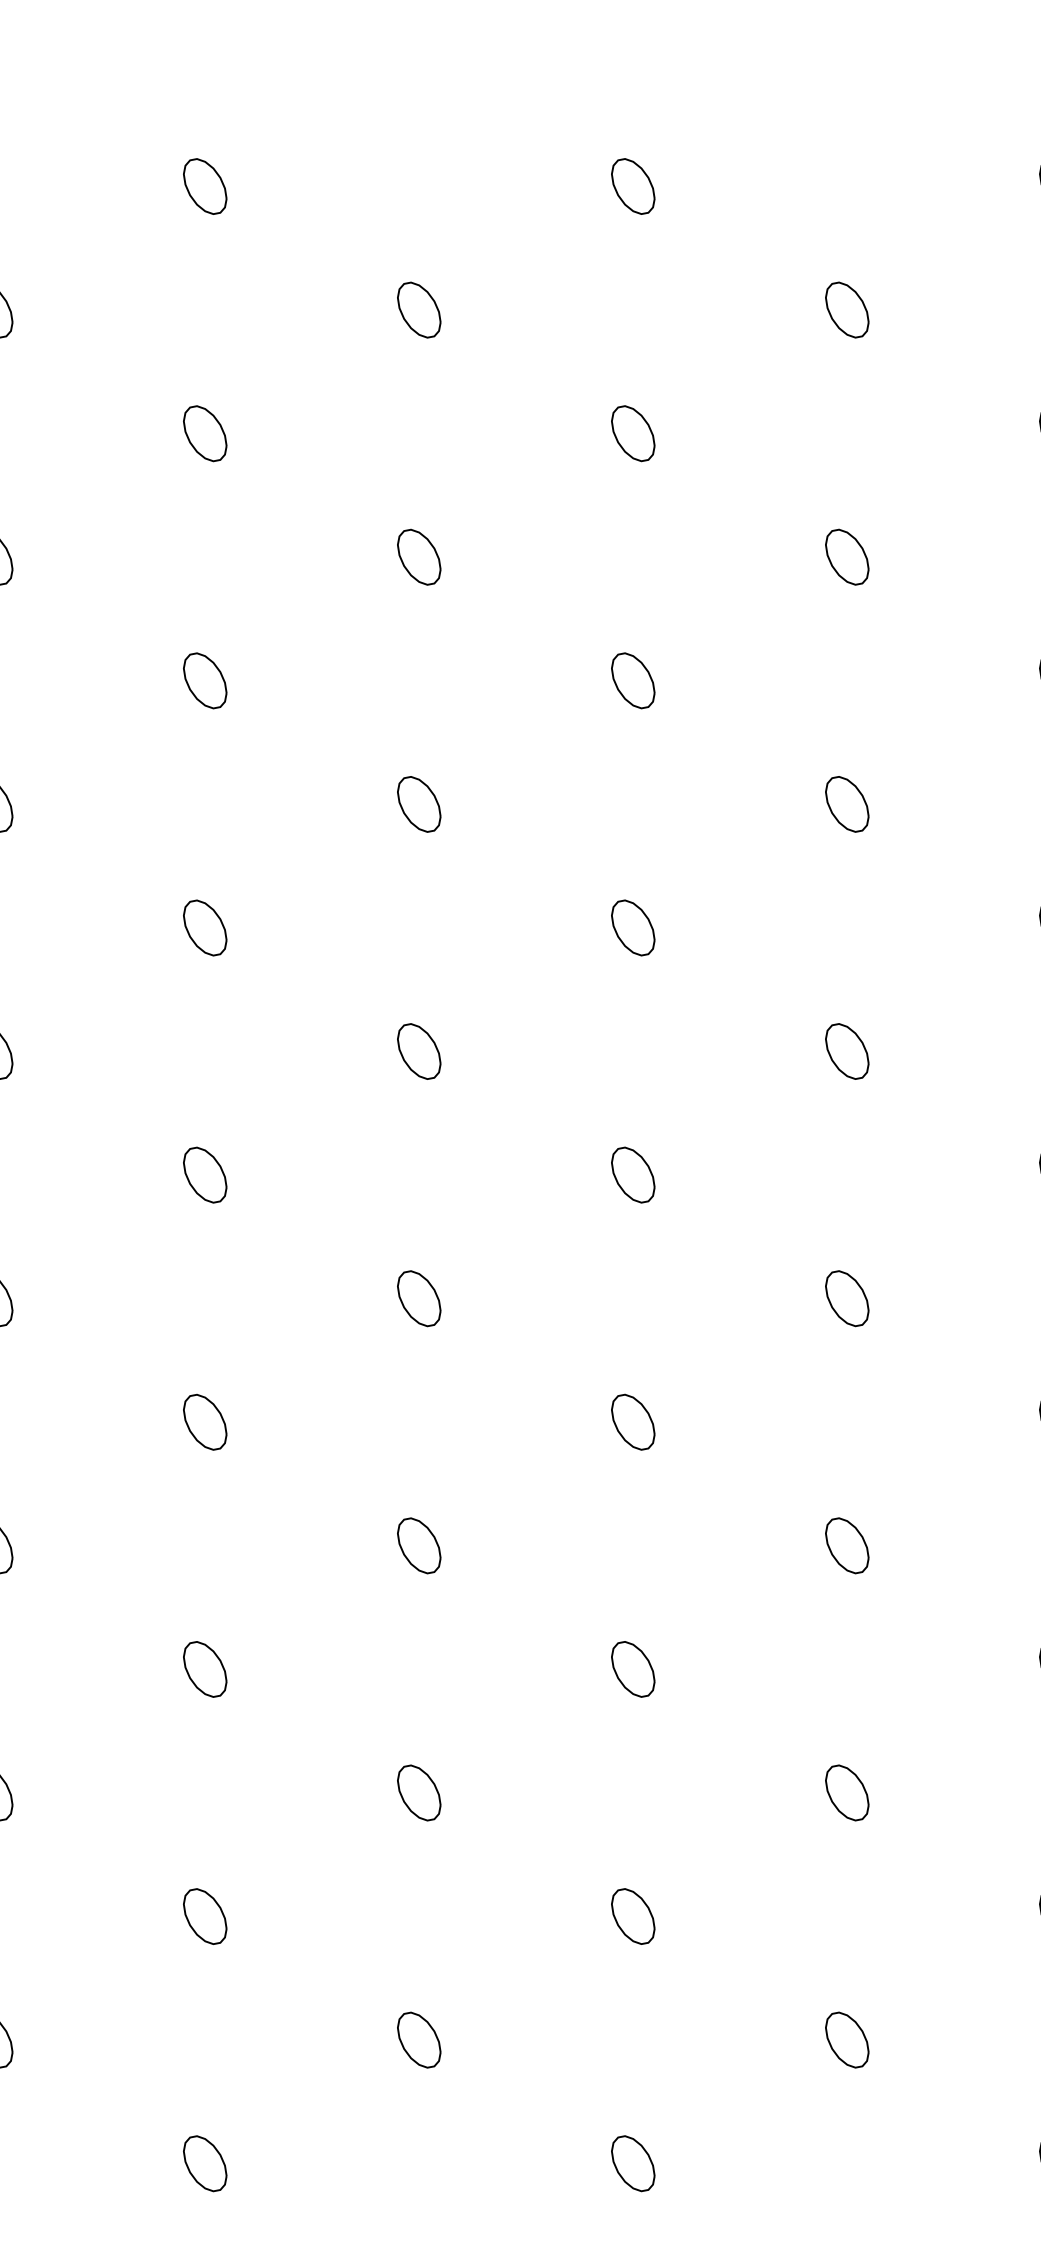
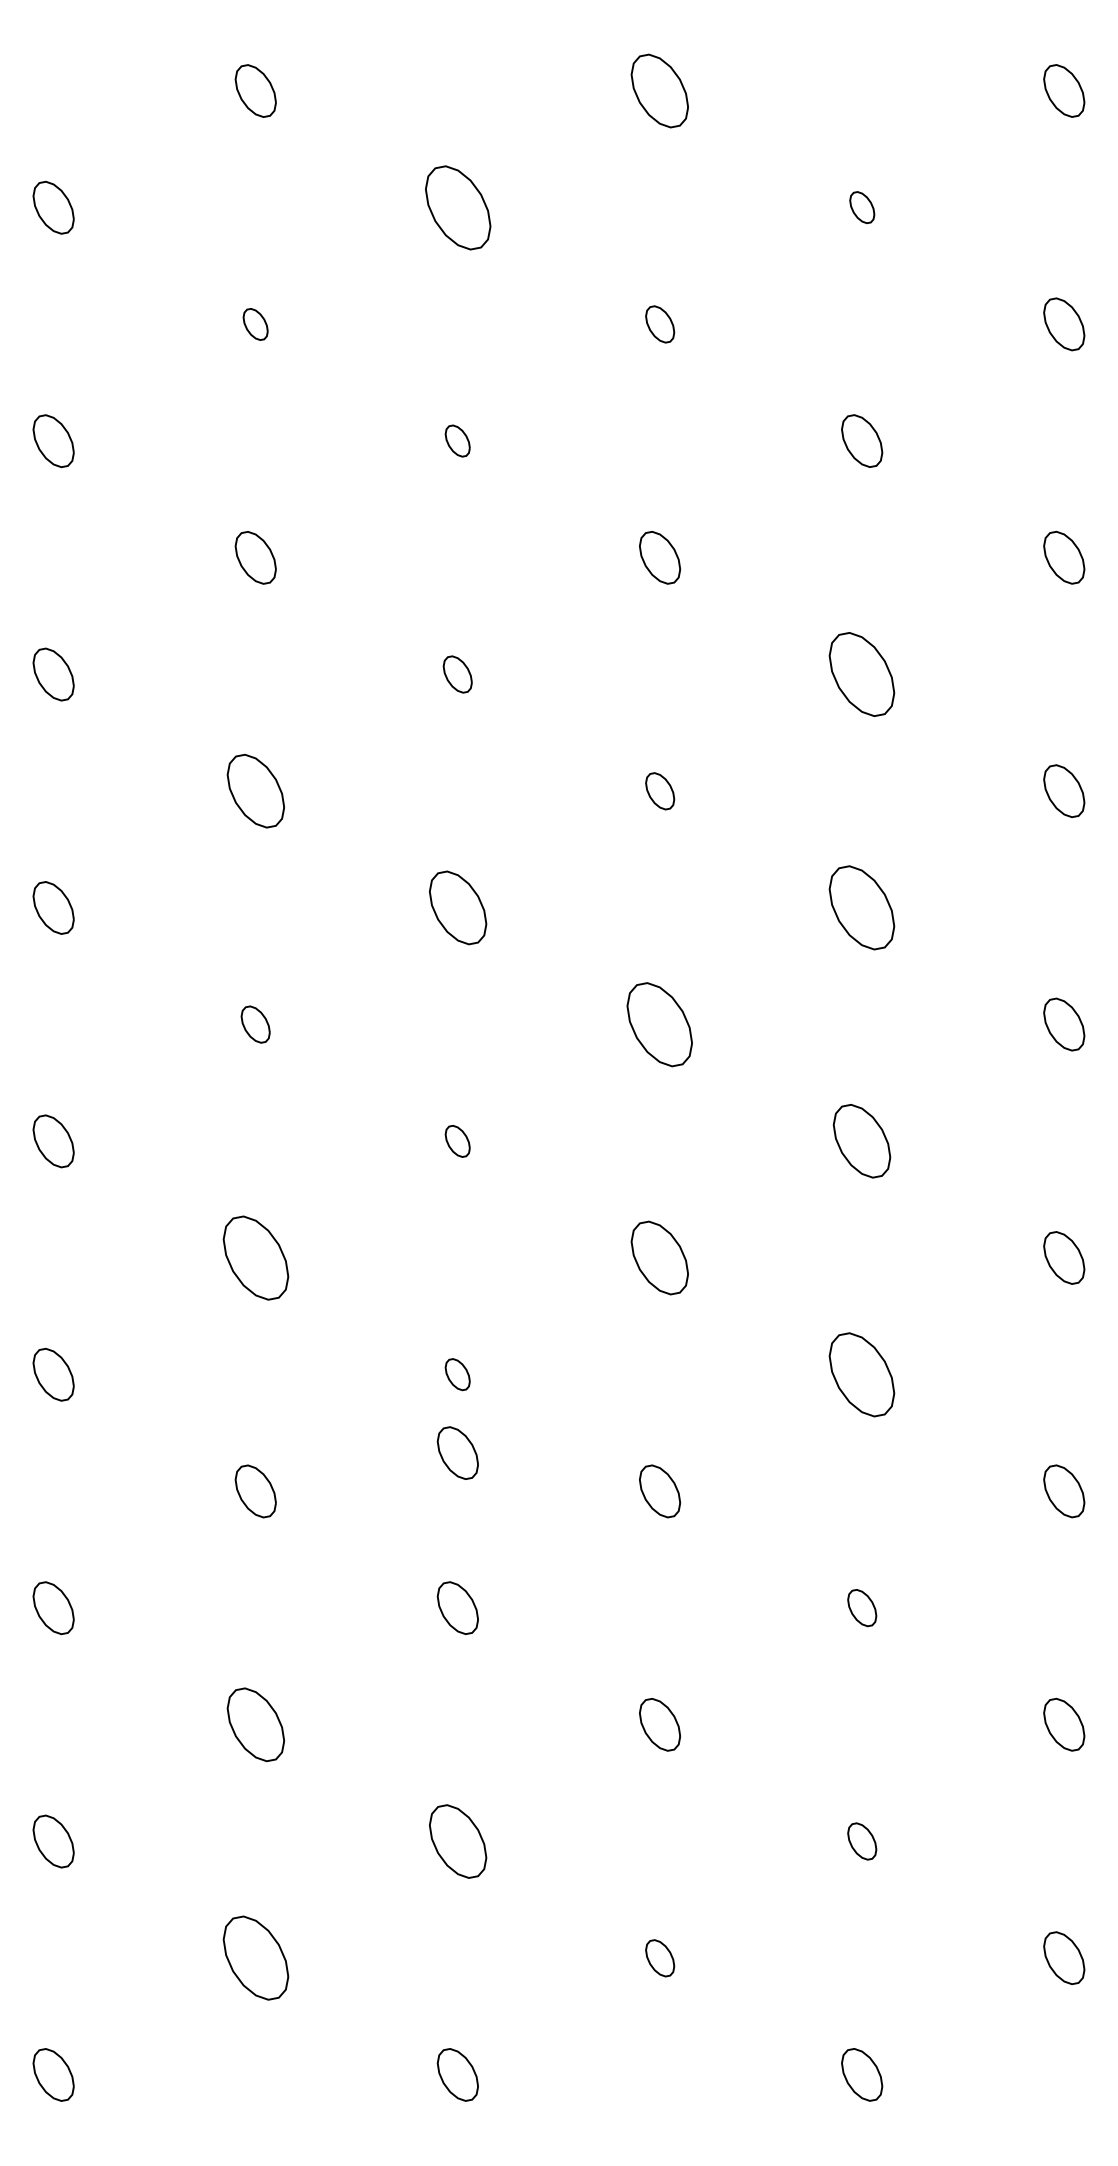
part: (633, 185) -> (660, 90), size x1.4
part: (418, 309) -> (457, 207), size x1.6
part: (847, 309) -> (862, 207), size x0.6
part: (204, 433) -> (255, 324), size x0.6
part: (633, 433) -> (660, 324), size x0.7
part: (418, 556) -> (457, 440), size x0.6
part: (418, 804) -> (457, 674), size x0.7
part: (847, 804) -> (862, 674), size x1.6
part: (204, 928) -> (255, 791), size x1.4
part: (633, 928) -> (660, 791), size x0.7
part: (418, 1051) -> (457, 907), size x1.4
part: (847, 1051) -> (862, 907), size x1.6
part: (204, 1174) -> (255, 1024), size x0.7
part: (633, 1174) -> (660, 1024), size x1.6
part: (418, 1298) -> (457, 1141), size x0.6
part: (847, 1298) -> (862, 1141), size x1.4
part: (204, 1421) -> (255, 1257), size x1.6
part: (633, 1421) -> (660, 1257), size x1.4
part: (418, 1545) -> (457, 1374), size x0.6
part: (847, 1545) -> (862, 1374), size x1.6
part: (418, 1628) -> (457, 1452), added
part: (847, 1792) -> (862, 1607), size x0.7
part: (204, 1916) -> (255, 1724), size x1.4
part: (418, 2040) -> (457, 1841), size x1.4
part: (847, 2040) -> (862, 1841), size x0.7
part: (204, 2163) -> (255, 1958), size x1.6
part: (633, 2163) -> (660, 1958), size x0.7

